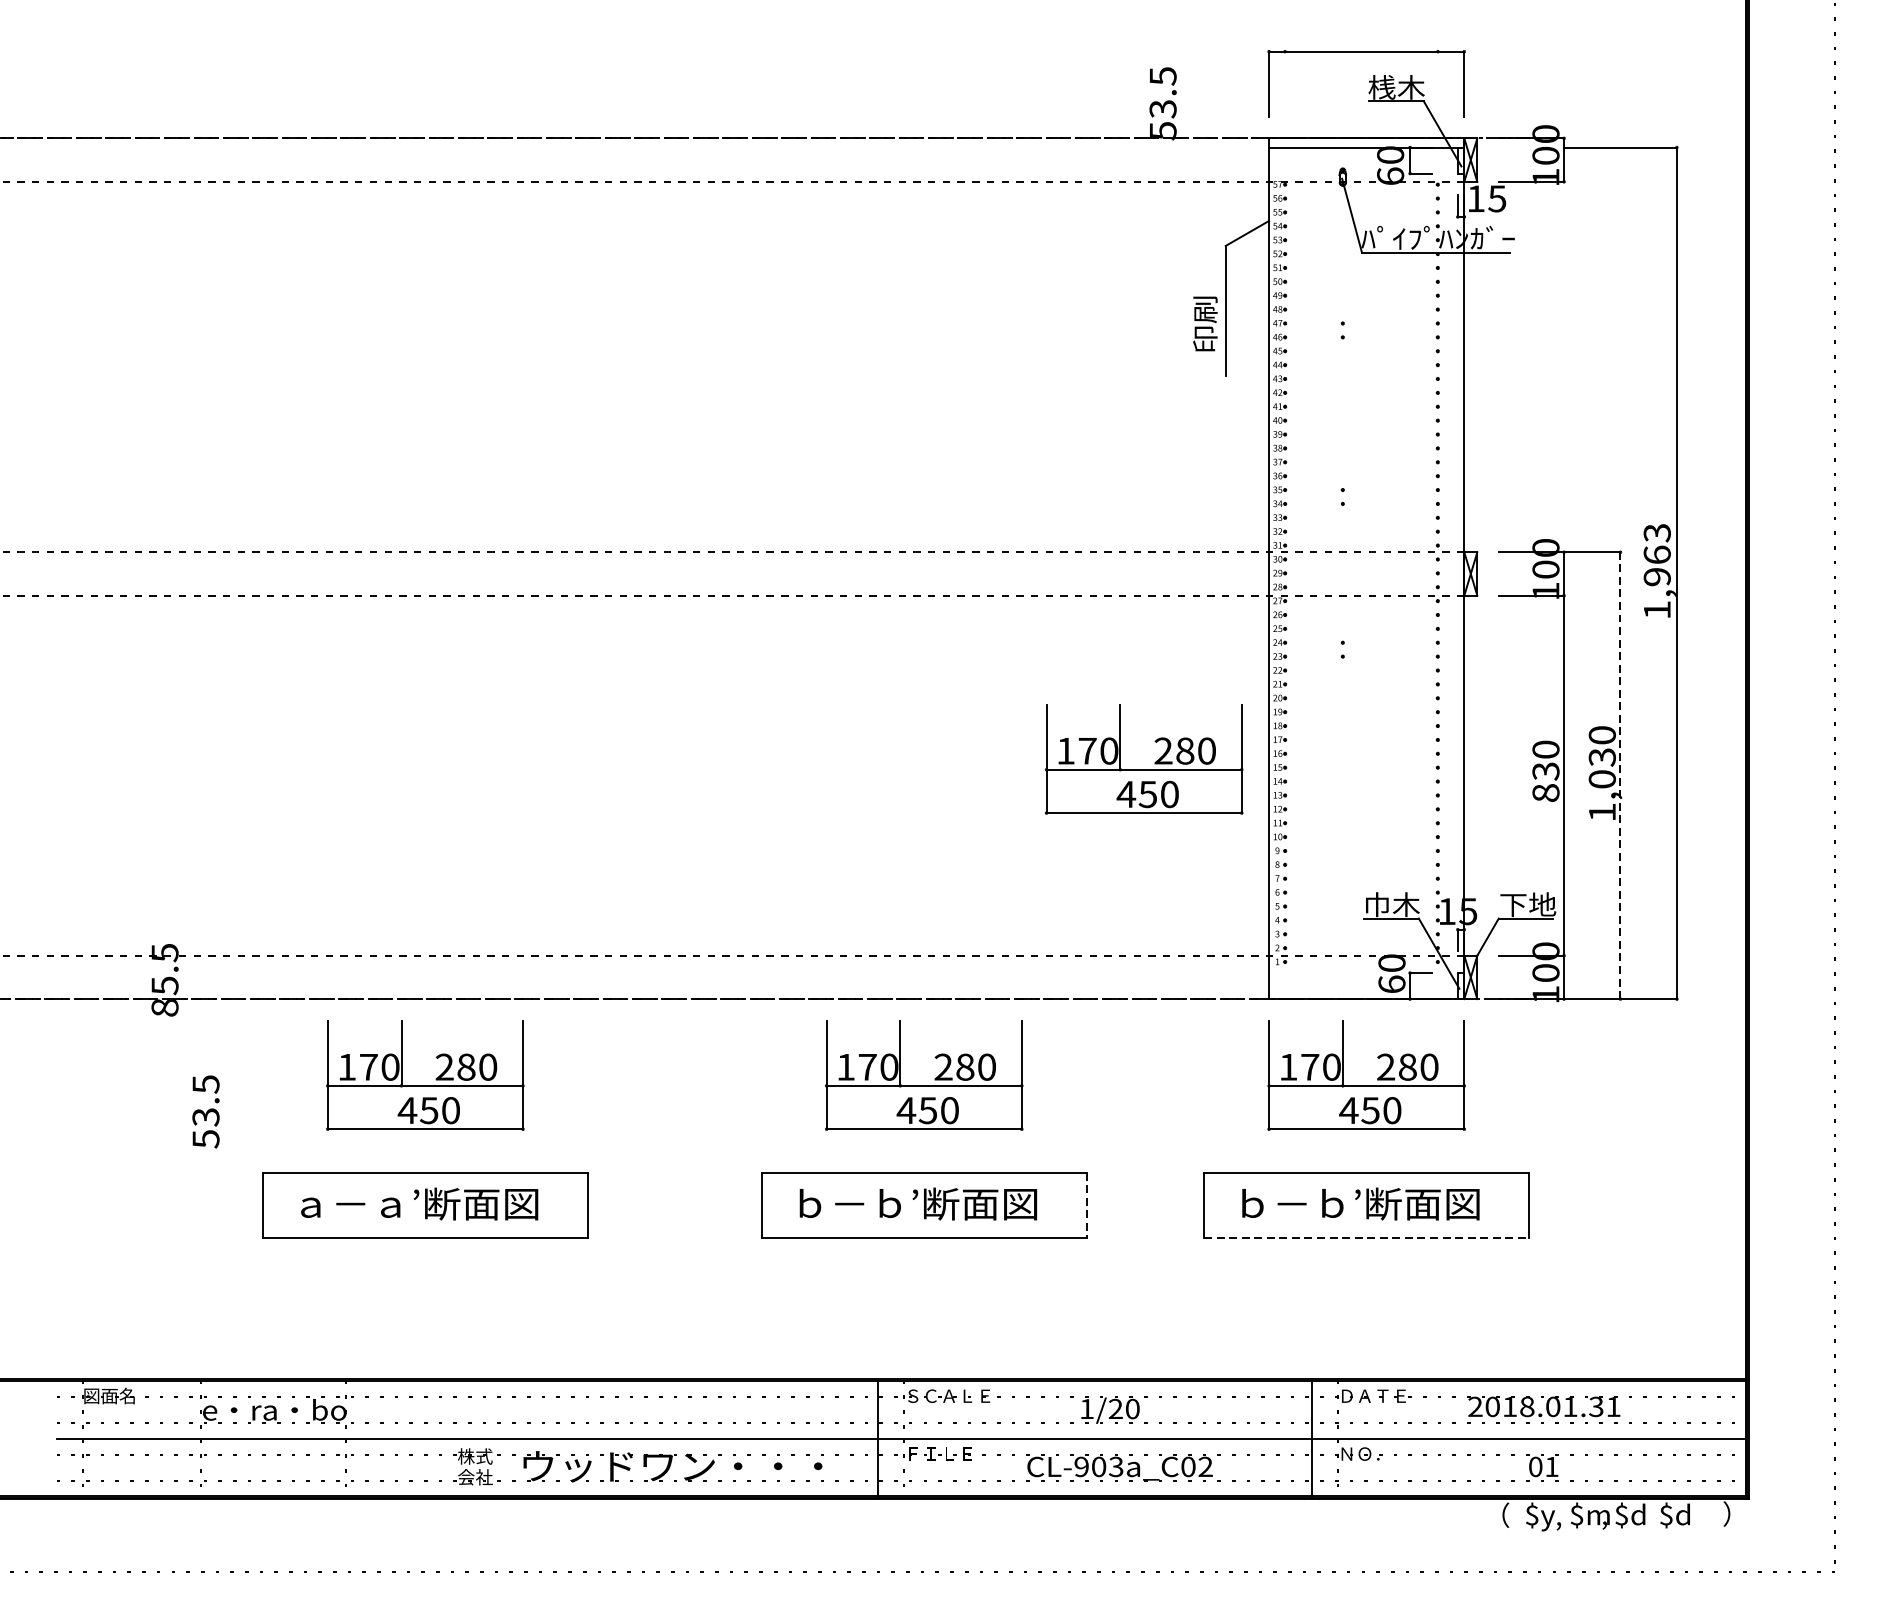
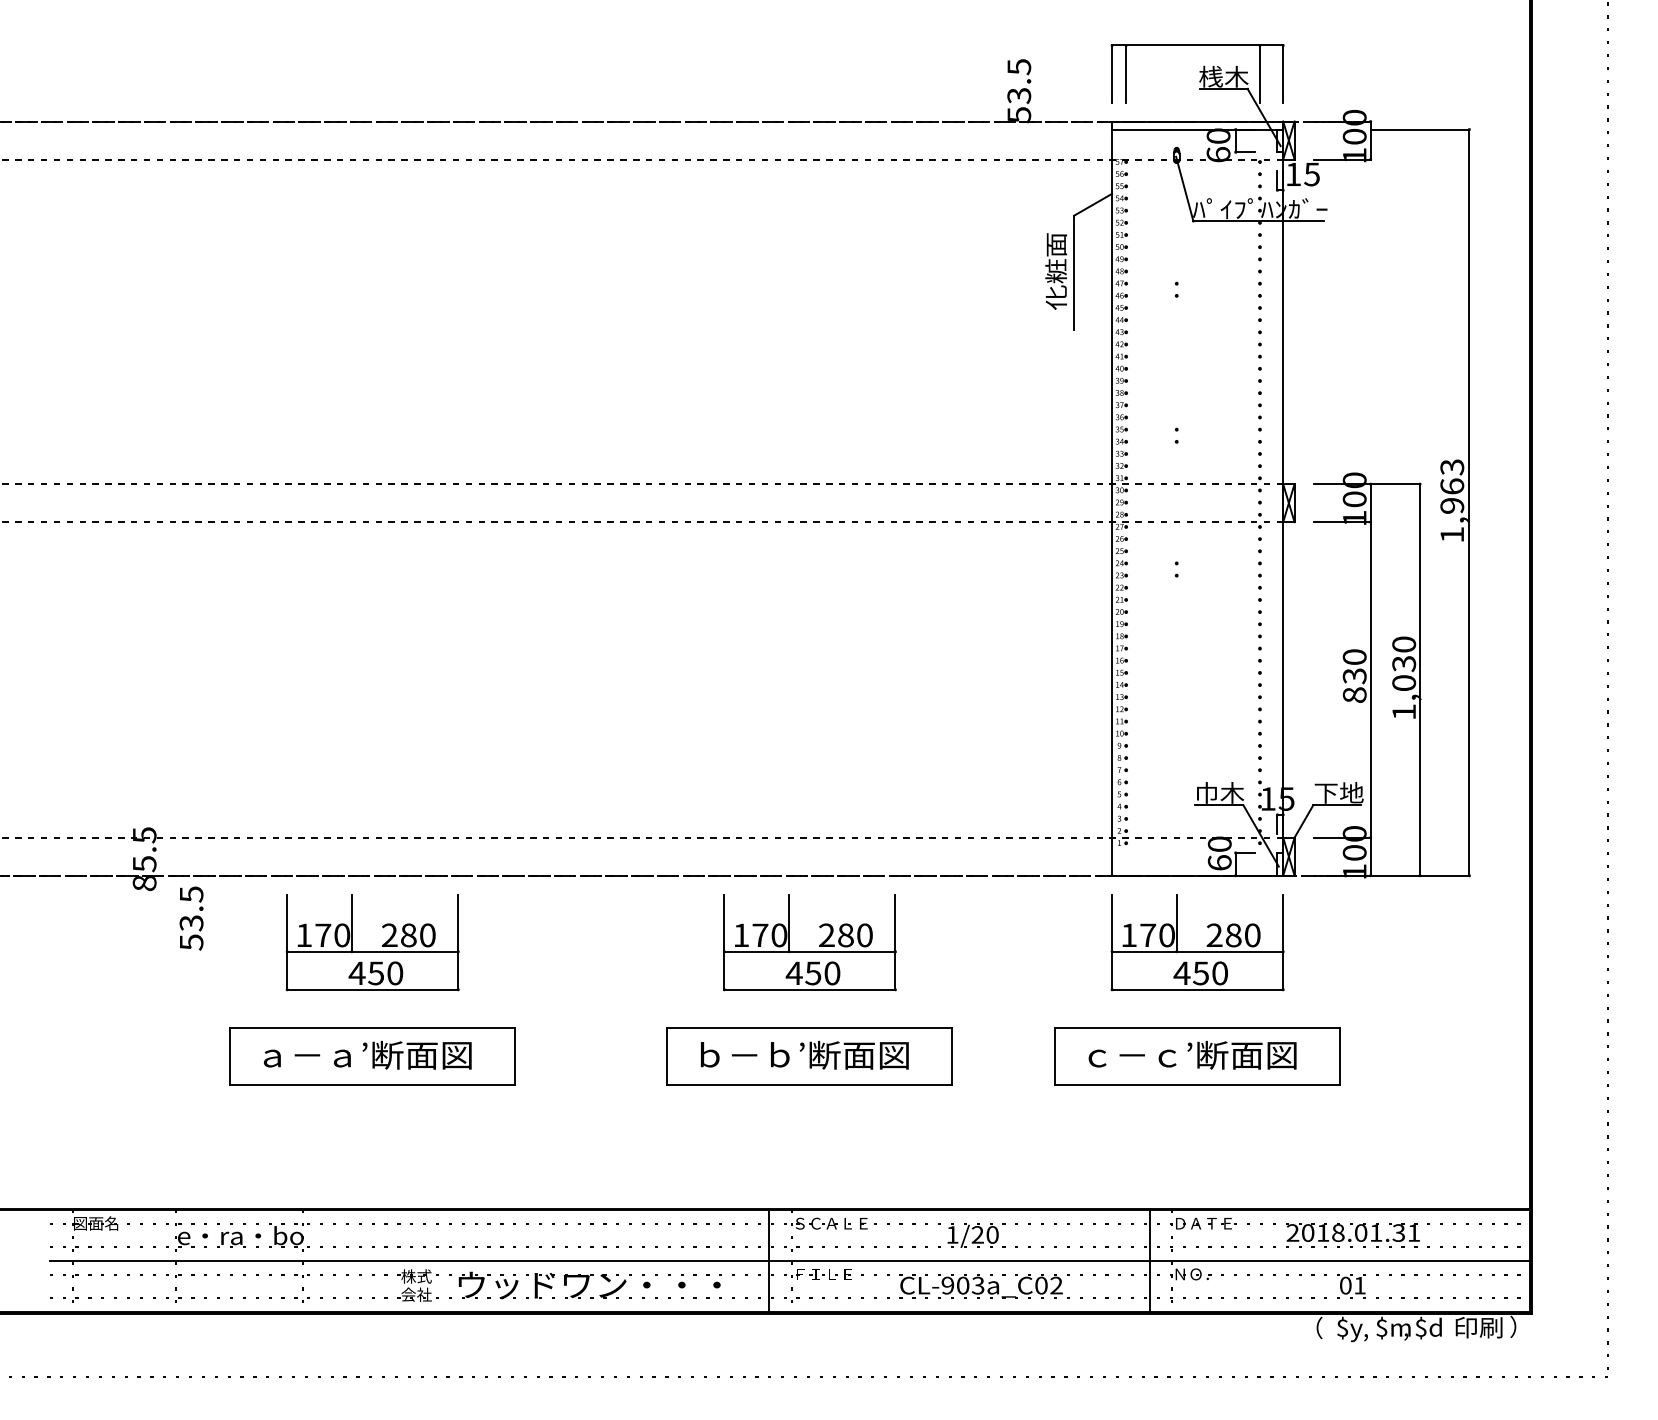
line: (1285, 83) -> (1126, 73), added
line: (1437, 83) -> (1259, 73), added
text: (1205, 309) -> (1056, 271), 印刷 -> 化粧面
part: (1143, 769) -> (1002, 674), removed
line: (1621, 775) -> (1420, 679), dashed -> solid
text: (205, 1111) -> (191, 918), moved
text: (1292, 1203) -> (1132, 1054), ｂ－ｂ’断面図 -> ｃ－ｃ’断面図
line: (1086, 1205) -> (952, 1056), dashed -> solid
line: (1366, 1237) -> (1197, 1084), dashed -> solid
text: (1687, 1514) -> (1478, 1327), $d -> 印刷

